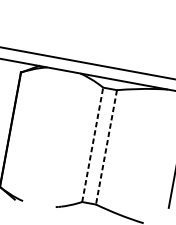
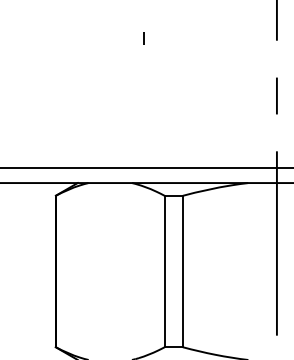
line: (92, 144) -> (164, 271), dashed -> solid
line: (106, 147) -> (182, 271), dashed -> solid

